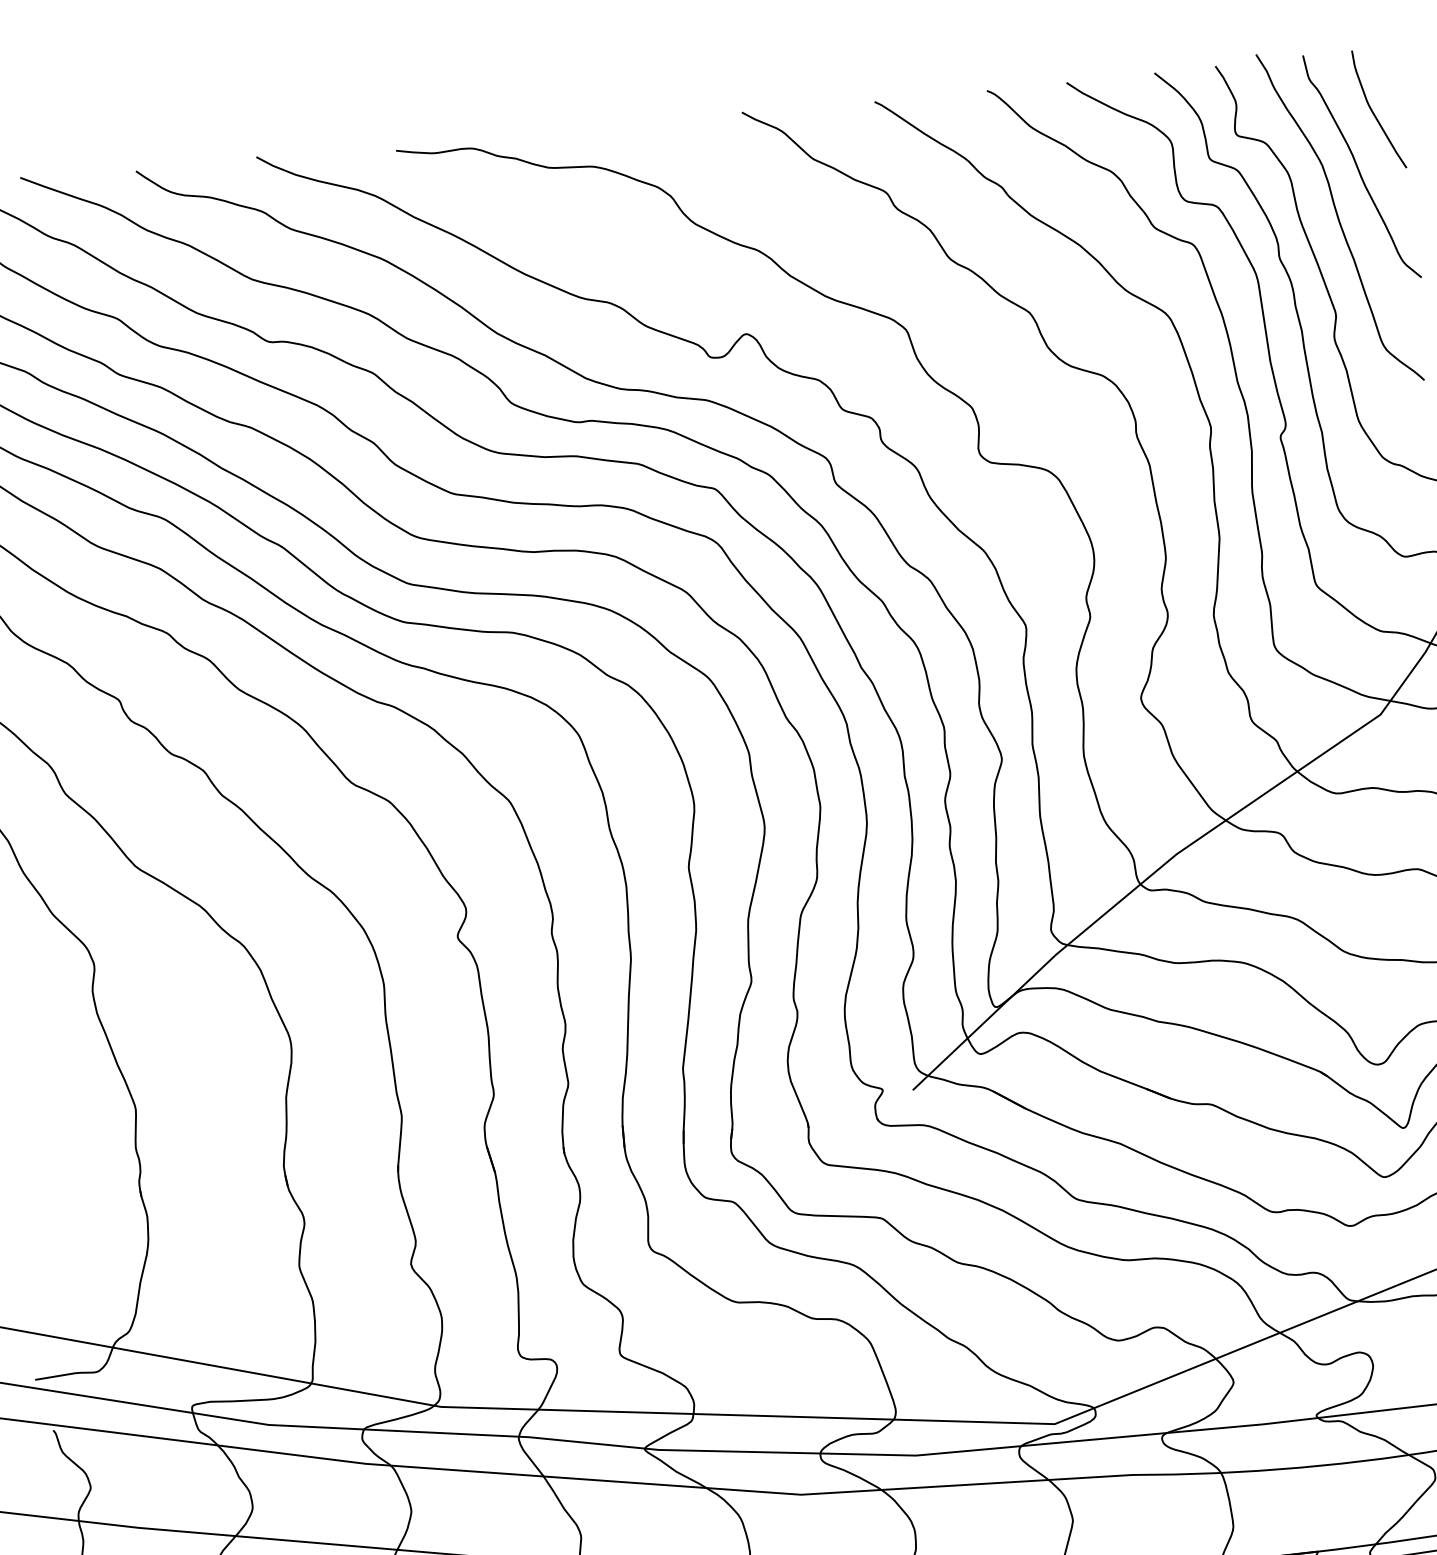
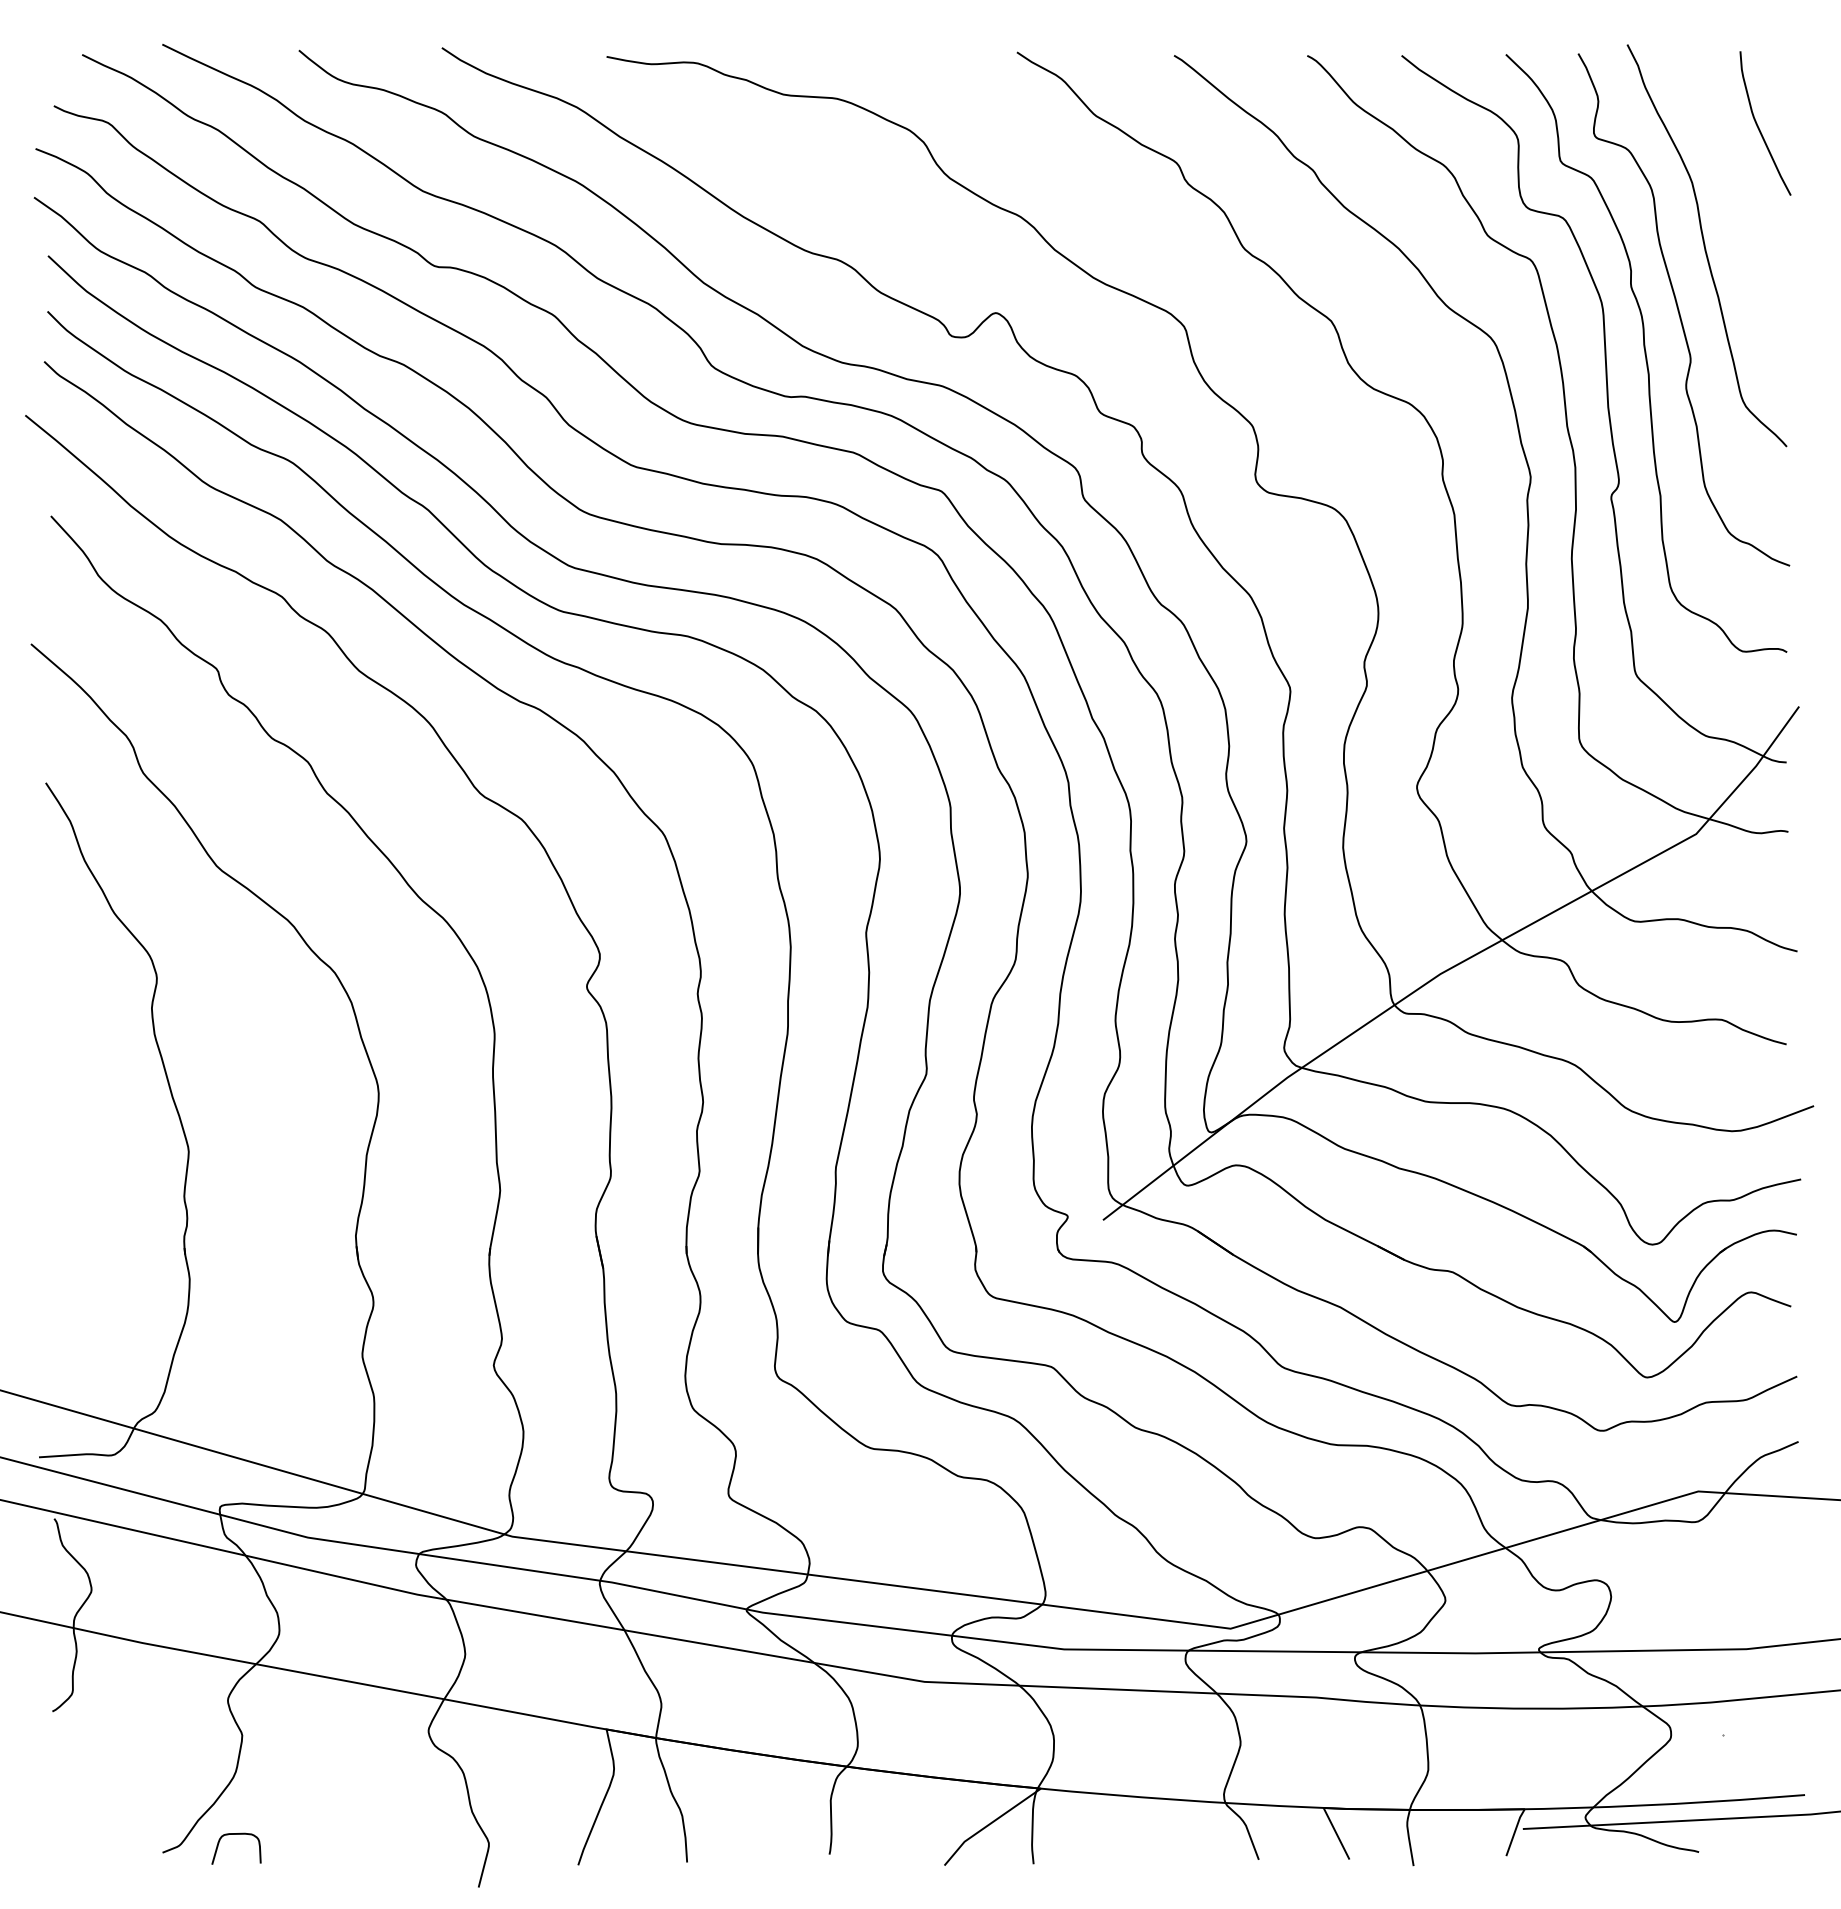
curve: (1358, 167) -> (1734, 189), removed

